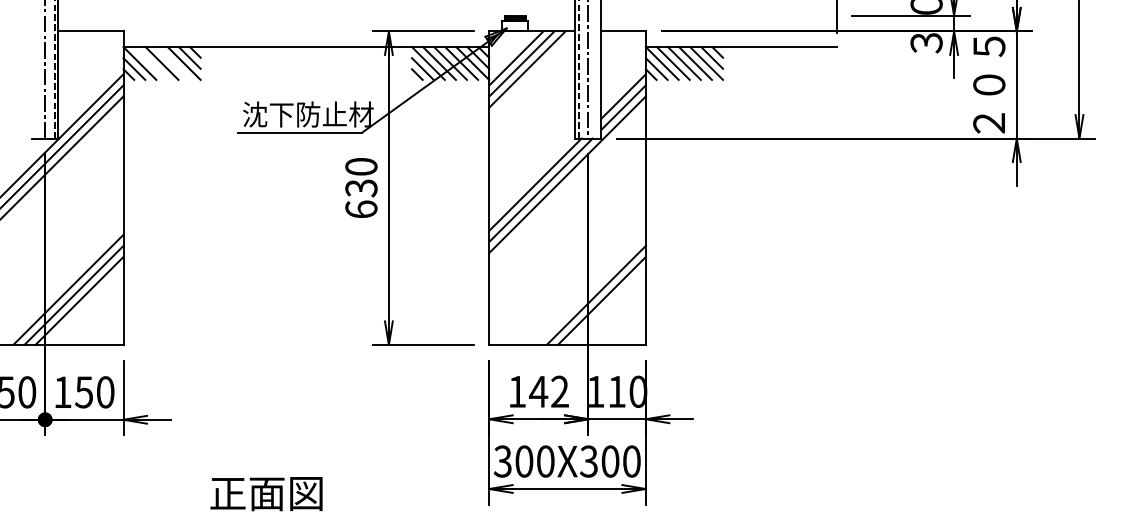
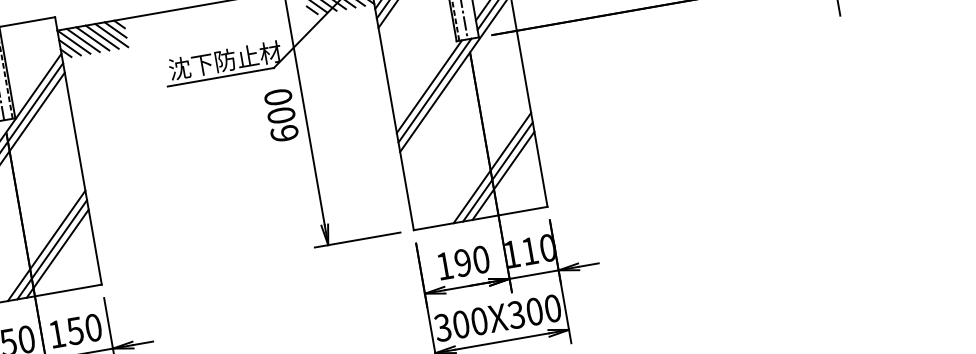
line: (150, 63) -> (82, 40), added
line: (172, 63) -> (101, 37), added
text: (361, 188) -> (281, 115), 630 -> 600
line: (590, 289) -> (492, 167), added
text: (548, 391) -> (471, 261), 142 -> 190

